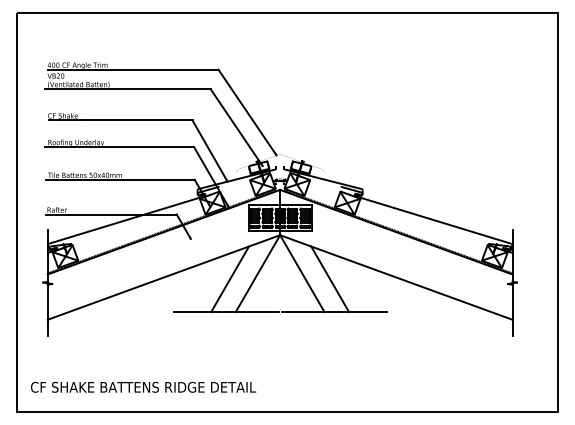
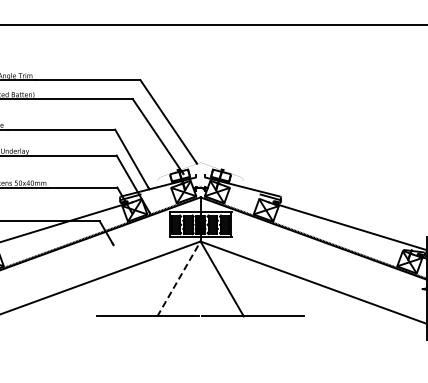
line: (258, 273) -> (179, 278), solid -> dashed
line: (230, 279) -> (152, 284), removed
line: (330, 279) -> (249, 284), removed

